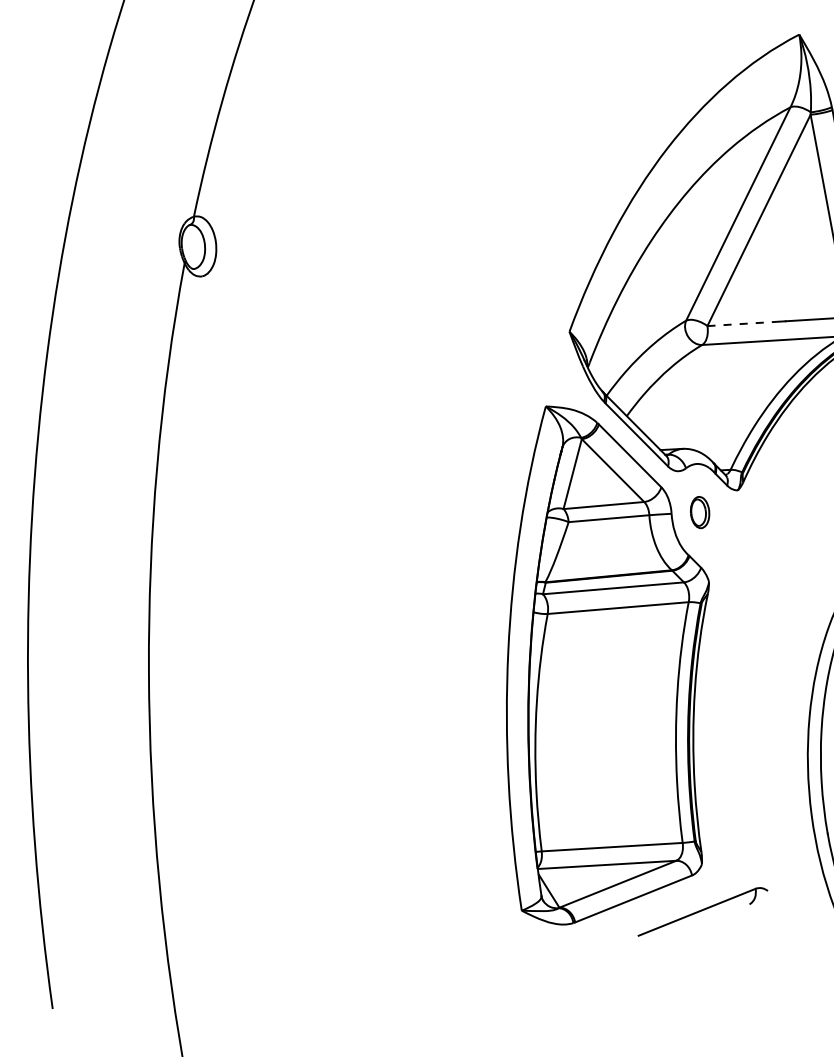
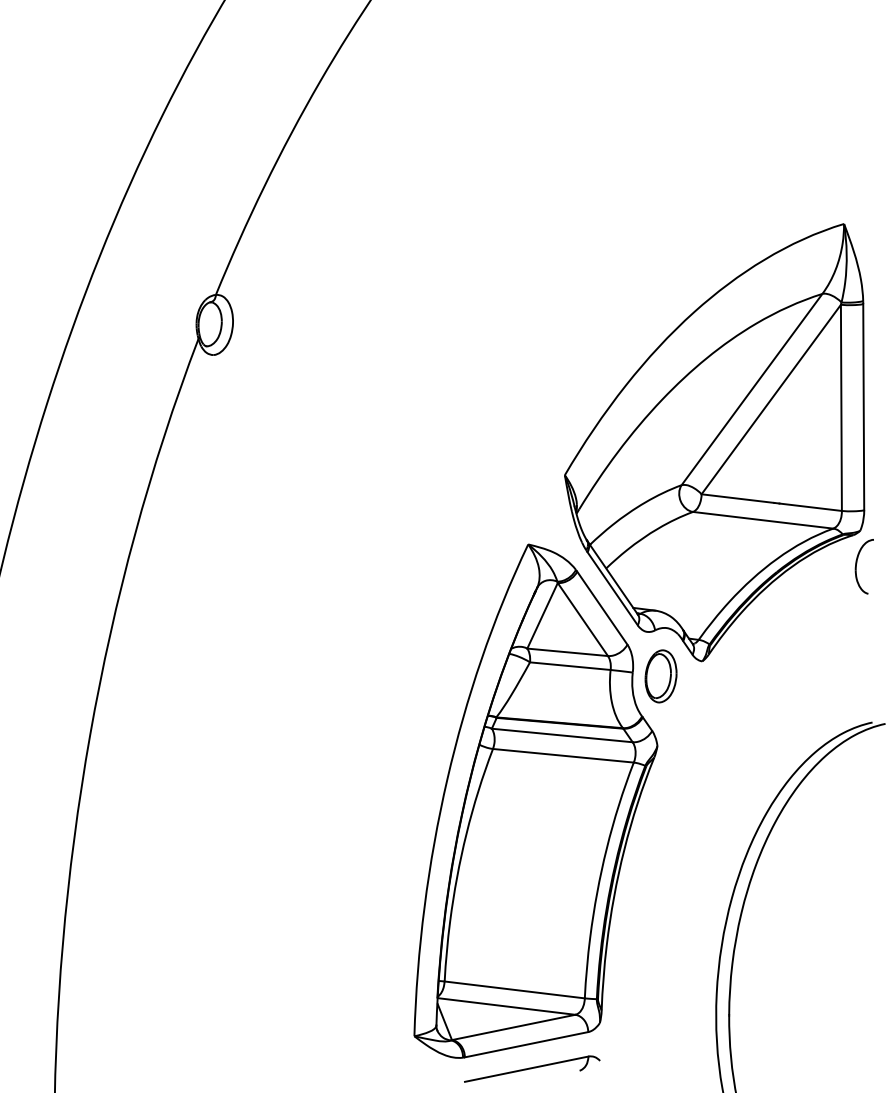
line: (743, 323) -> (737, 498), dashed -> solid
part: (699, 512) -> (660, 676), size x1.67
part: (702, 910) -> (532, 1068), moved

